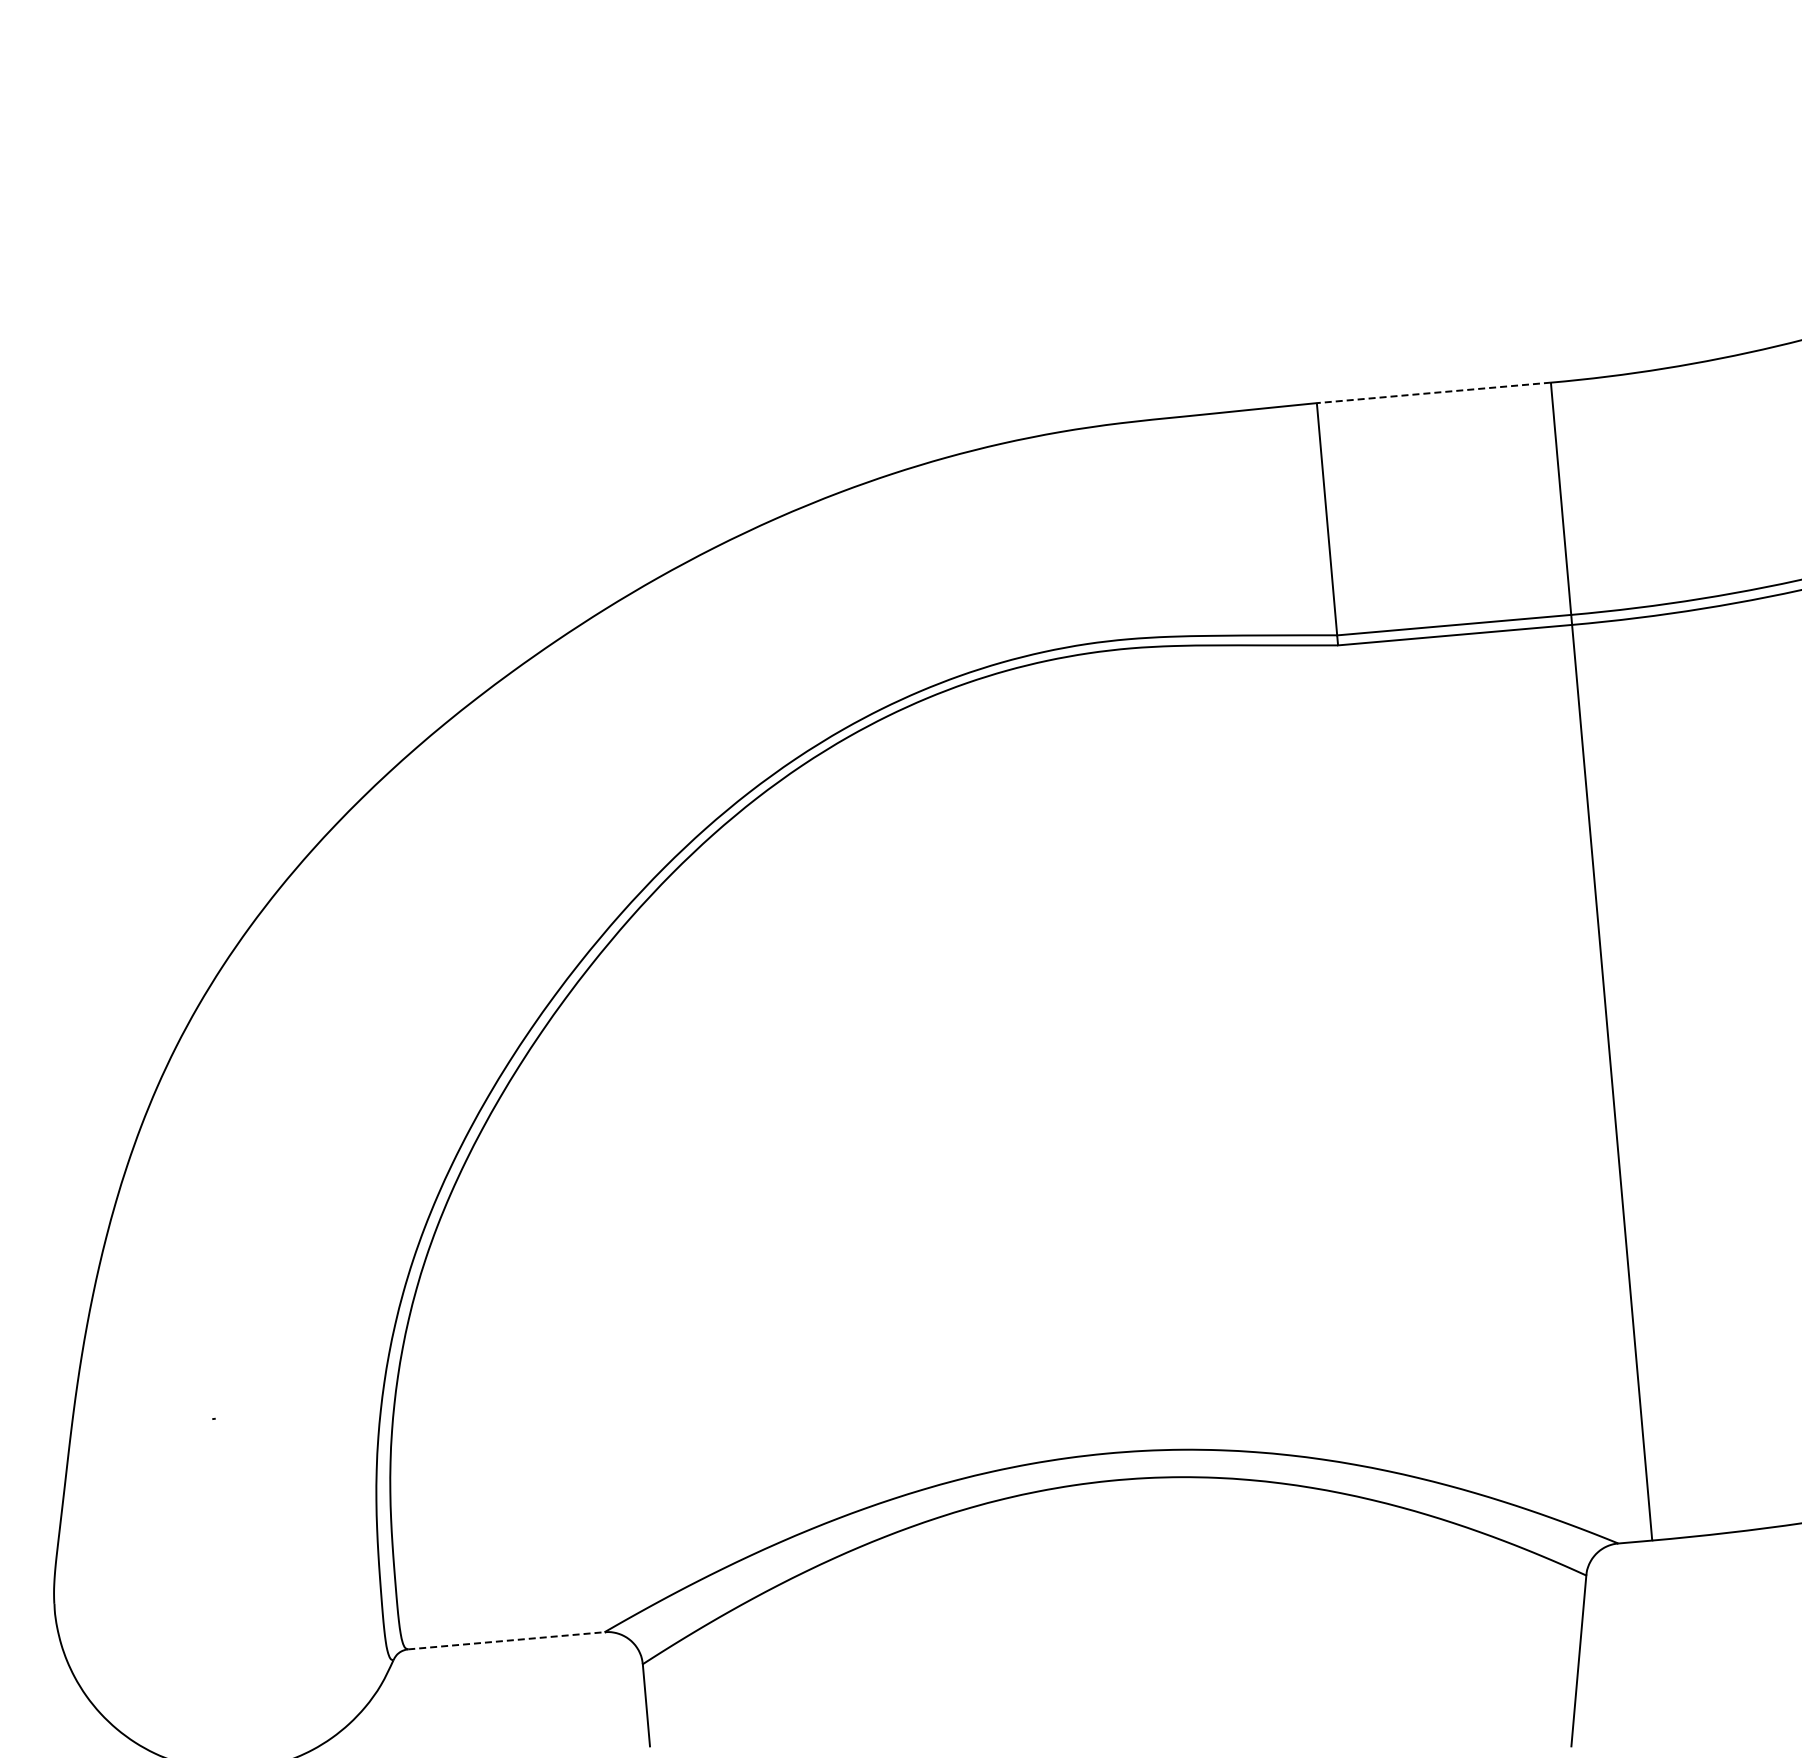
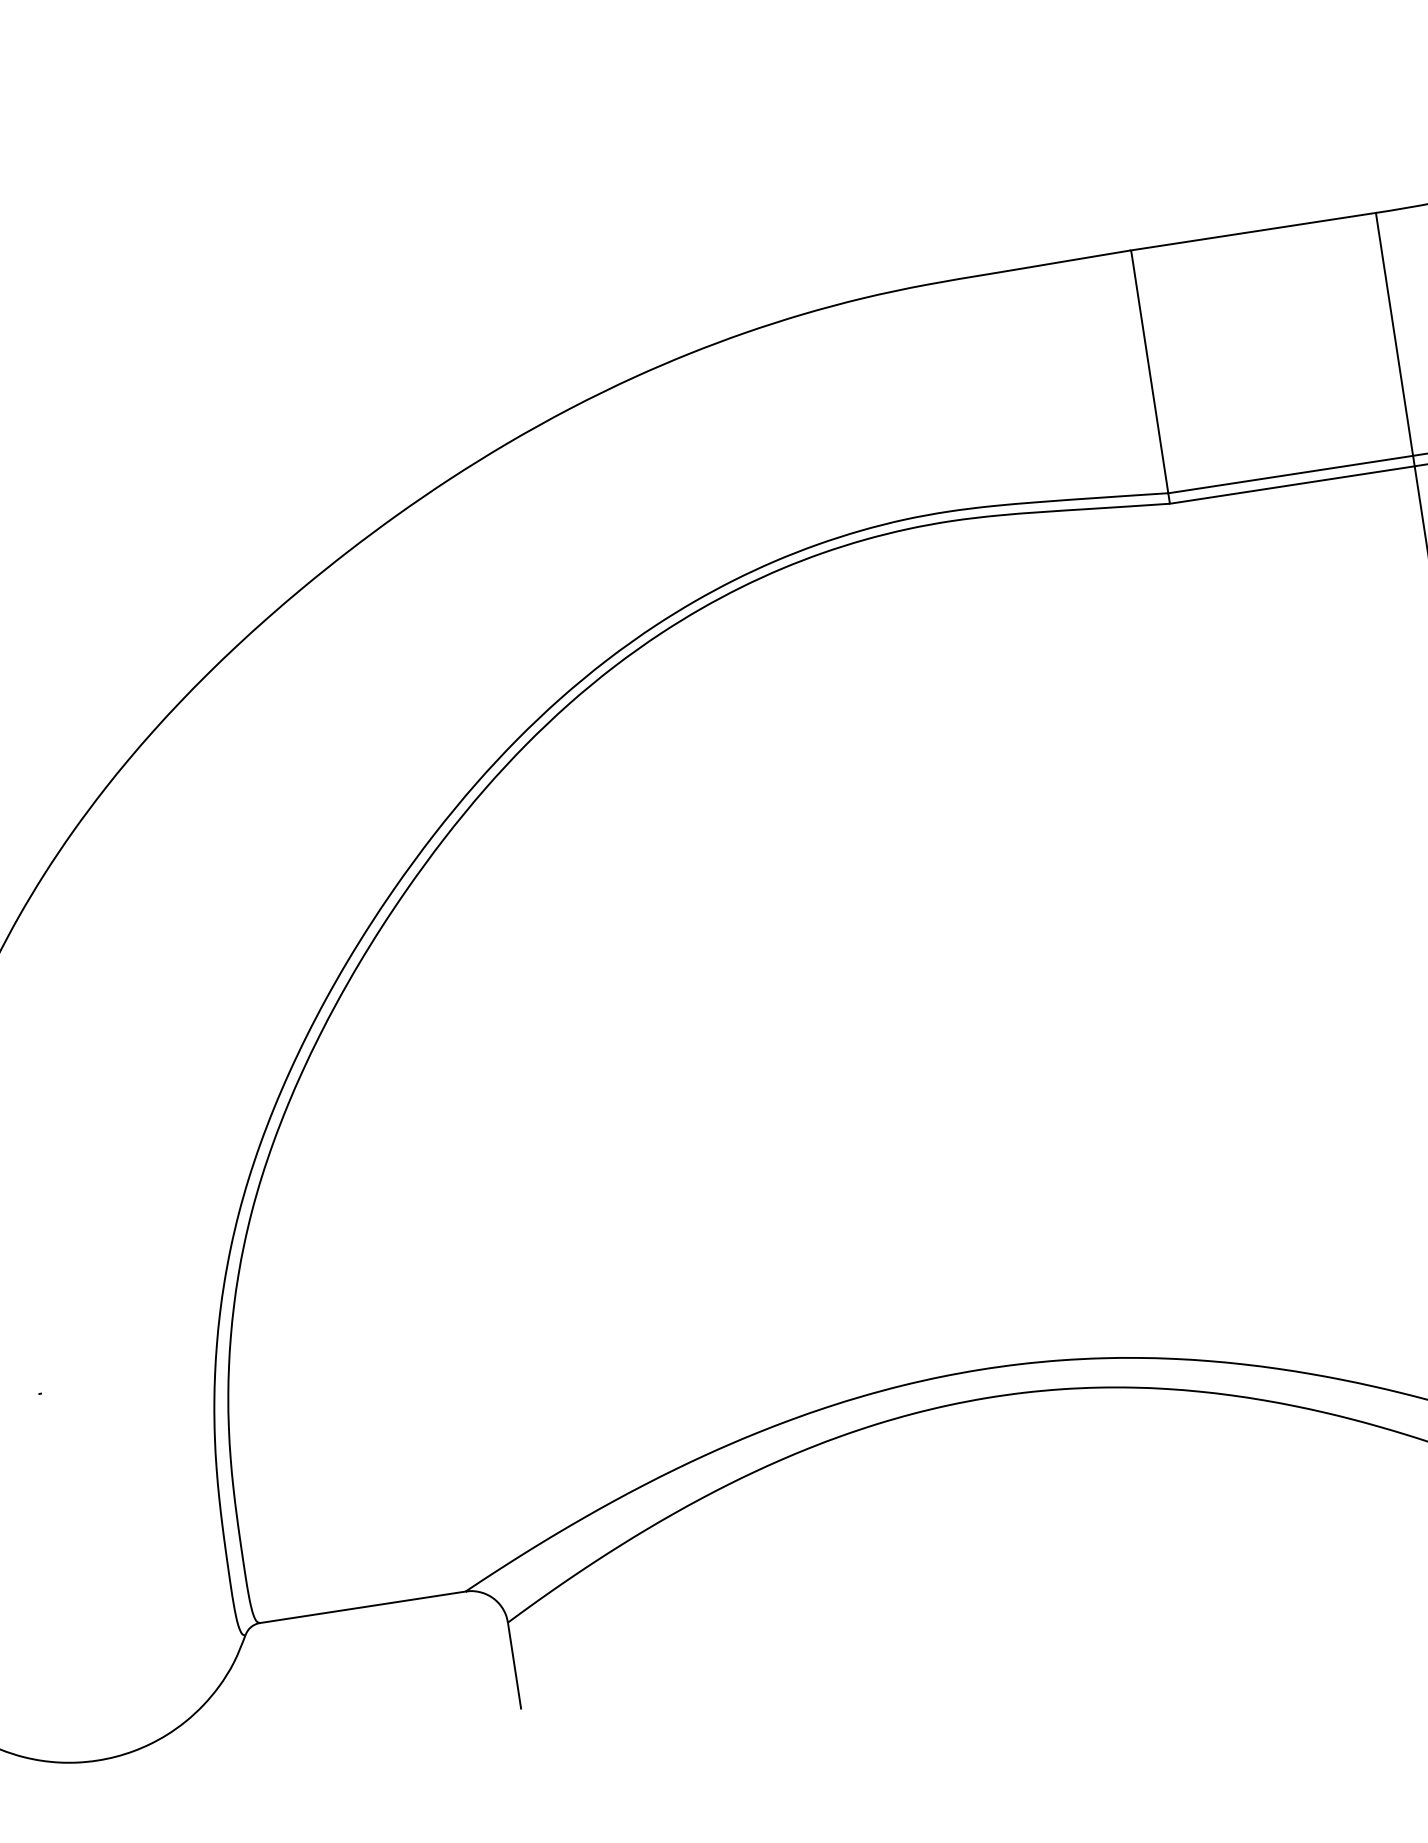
line: (1433, 392) -> (1253, 231), dashed -> solid
line: (506, 1640) -> (362, 1606), dashed -> solid

